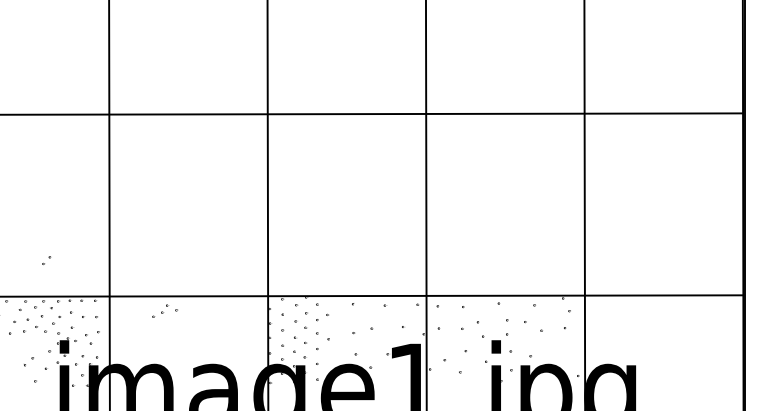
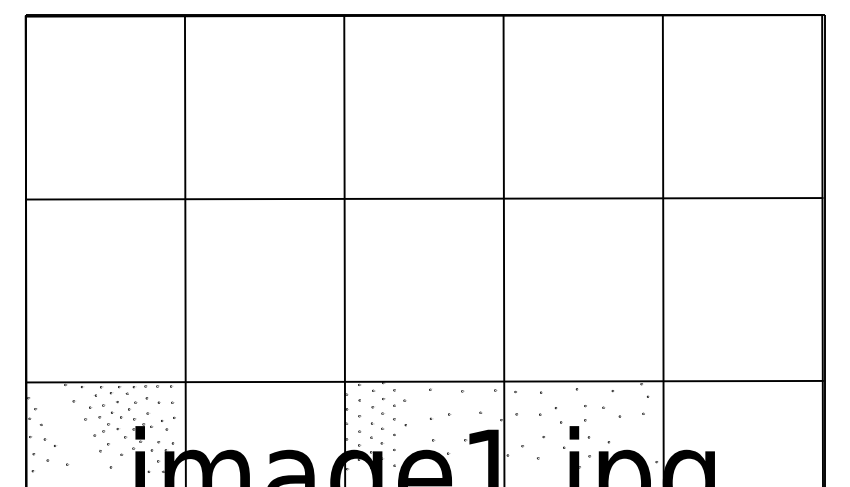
part: (46, 260) -> (122, 345), removed
part: (164, 310) -> (105, 429), moved

